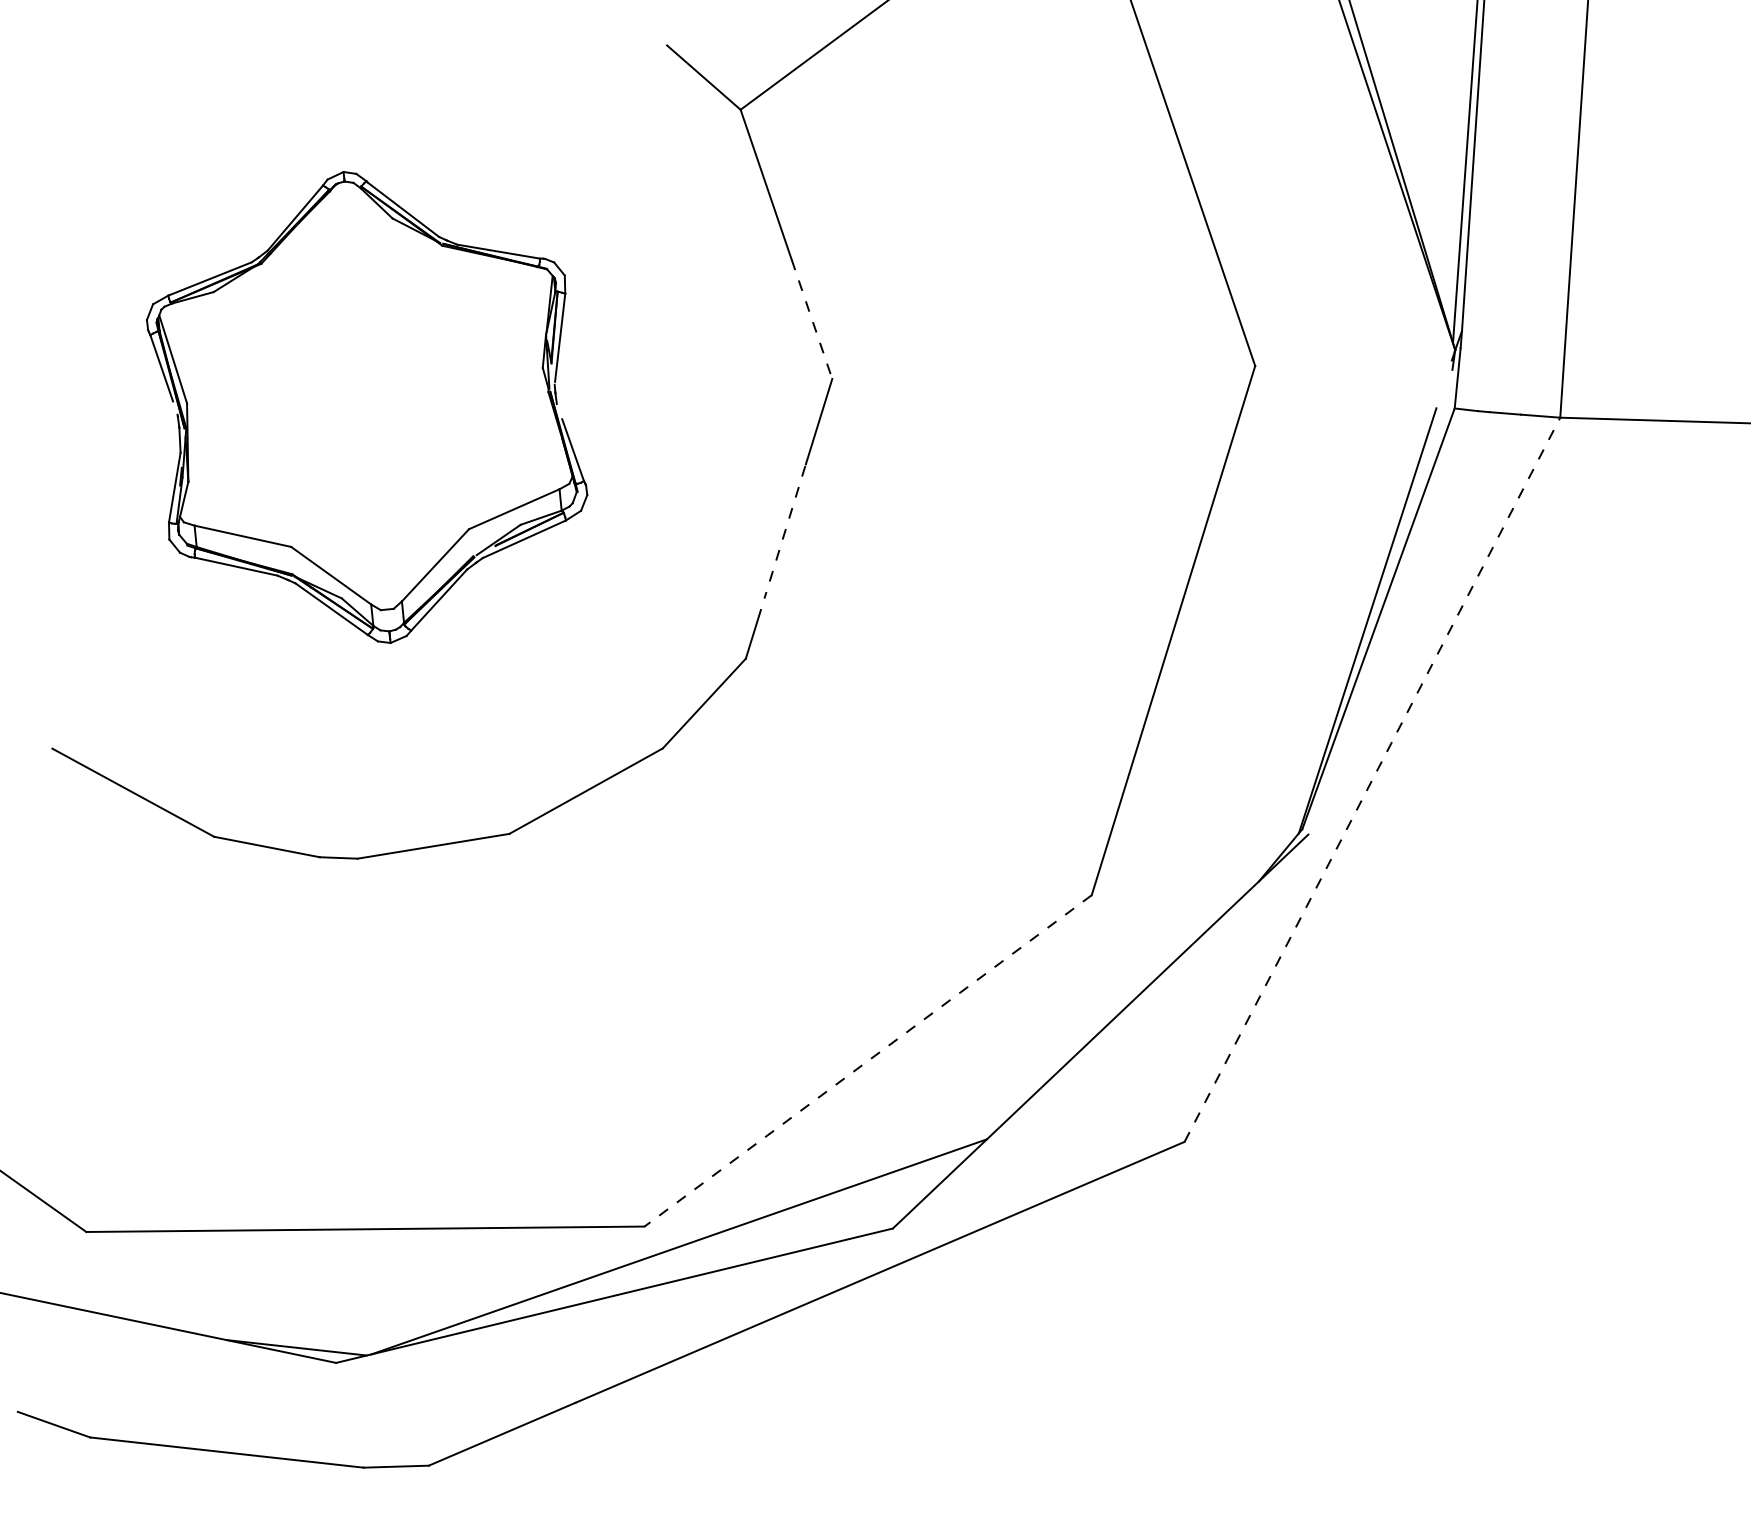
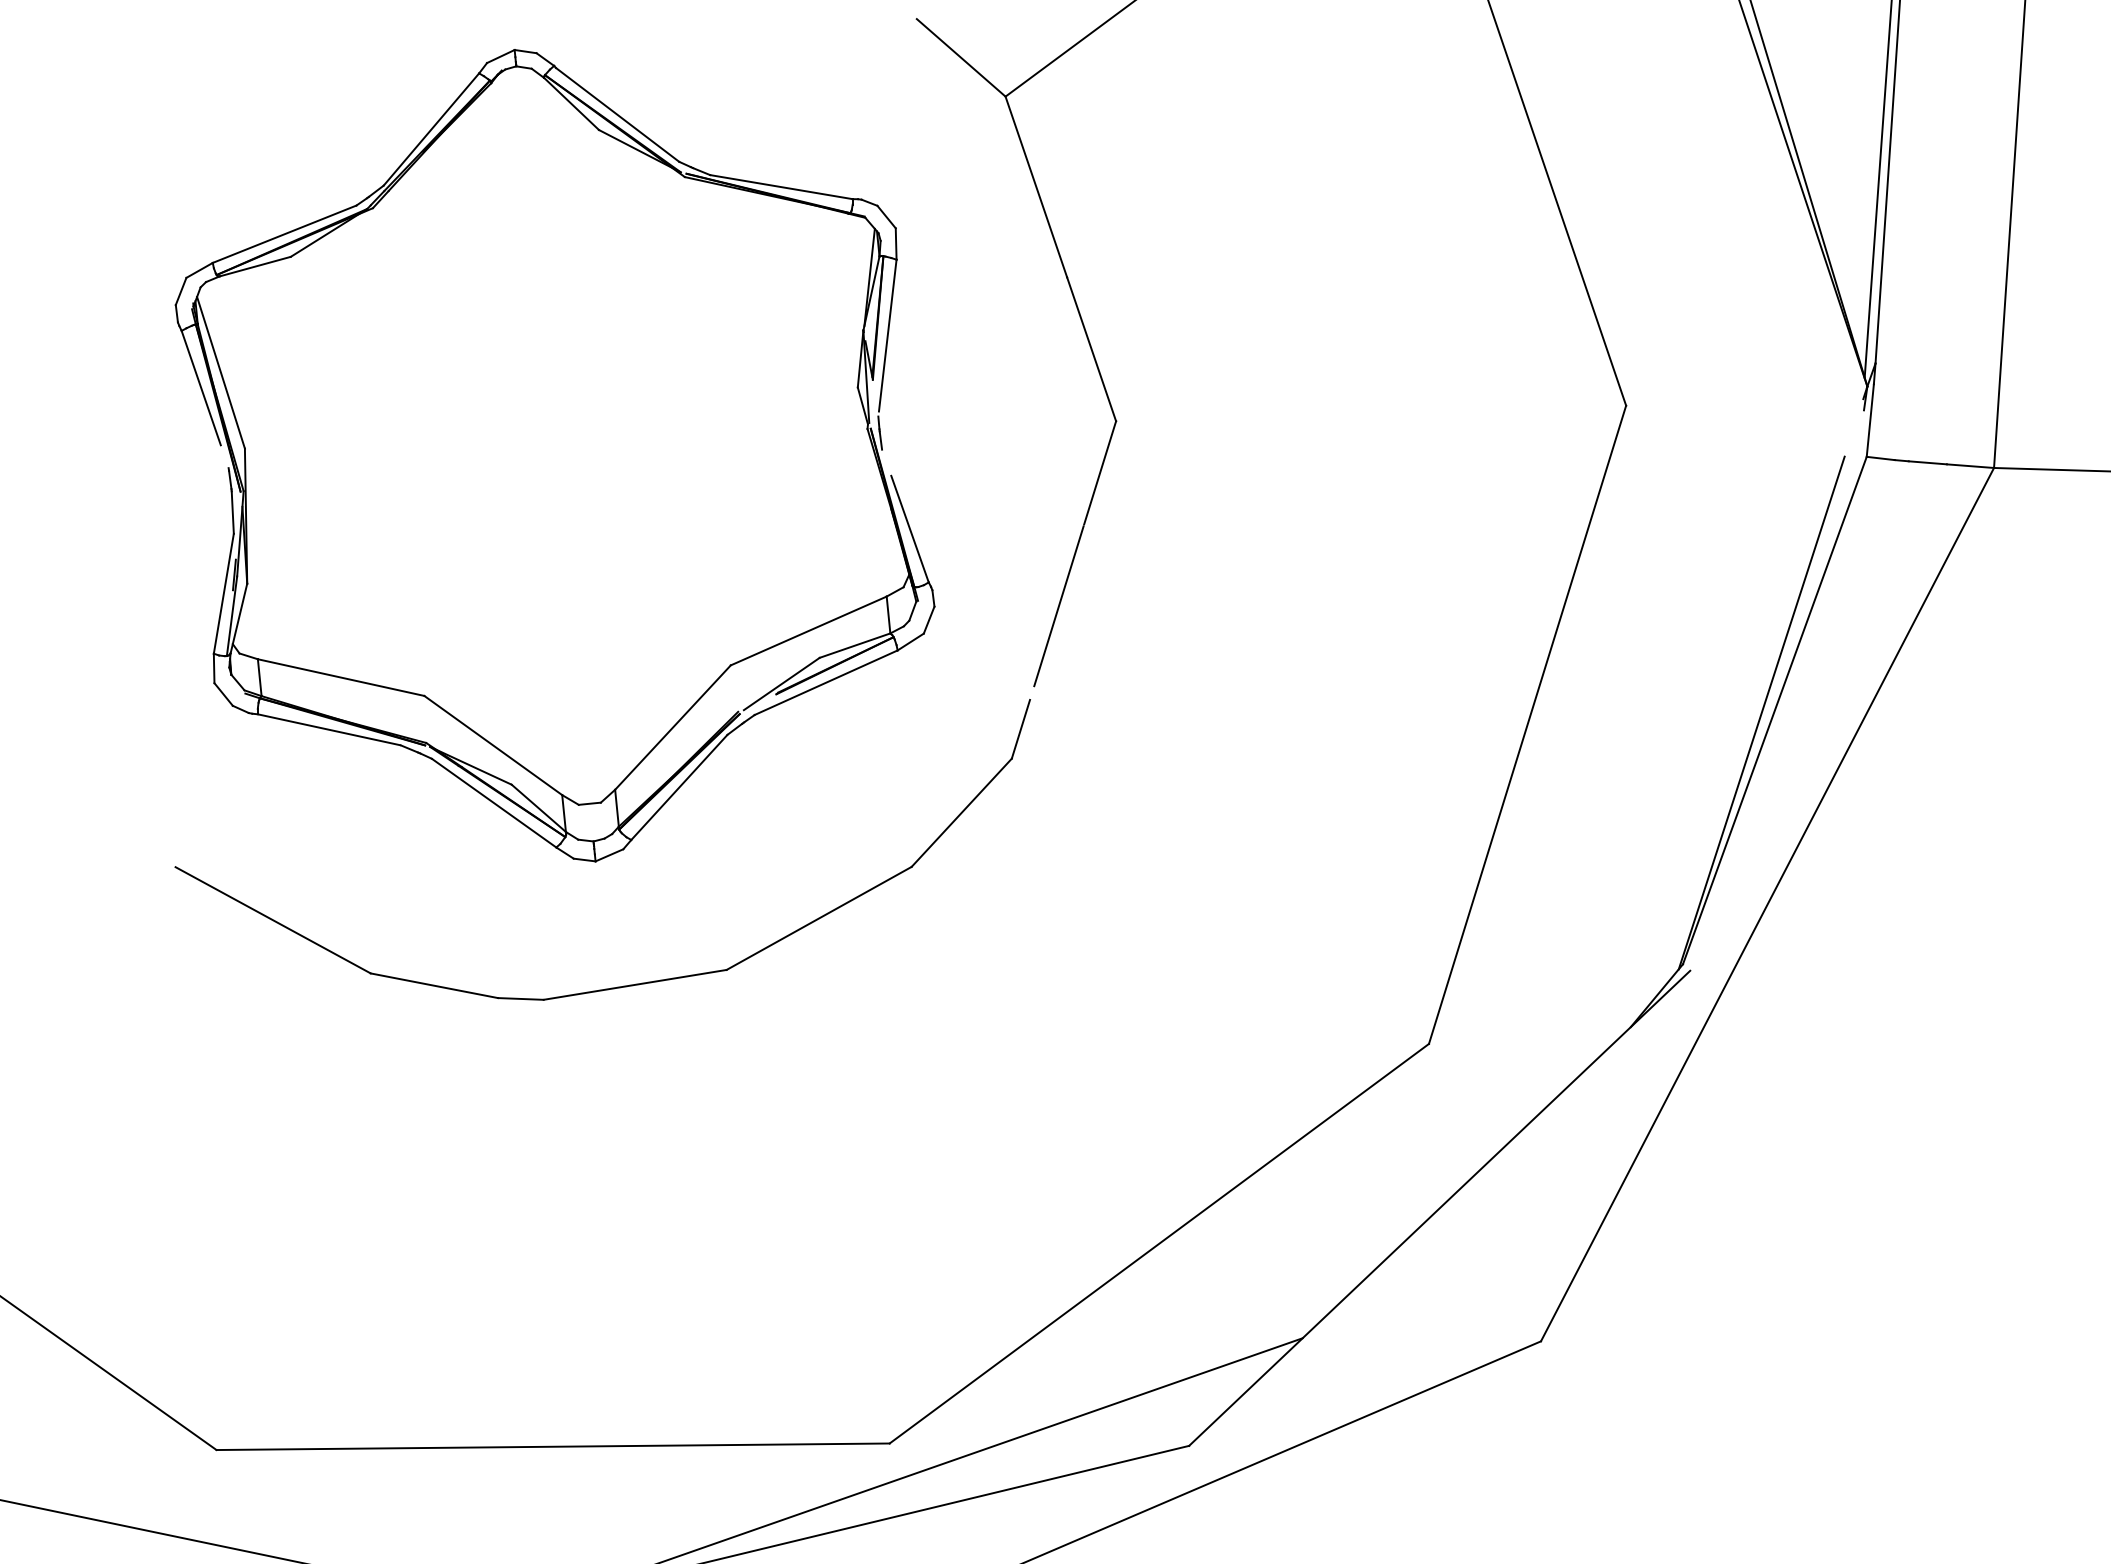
line: (812, 319) -> (1092, 349), dashed -> solid
part: (366, 407) -> (554, 455), size x1.43
line: (784, 532) -> (1058, 606), dashed -> solid
line: (1372, 779) -> (1767, 904), dashed -> solid
line: (867, 1061) -> (1158, 1244), dashed -> solid

